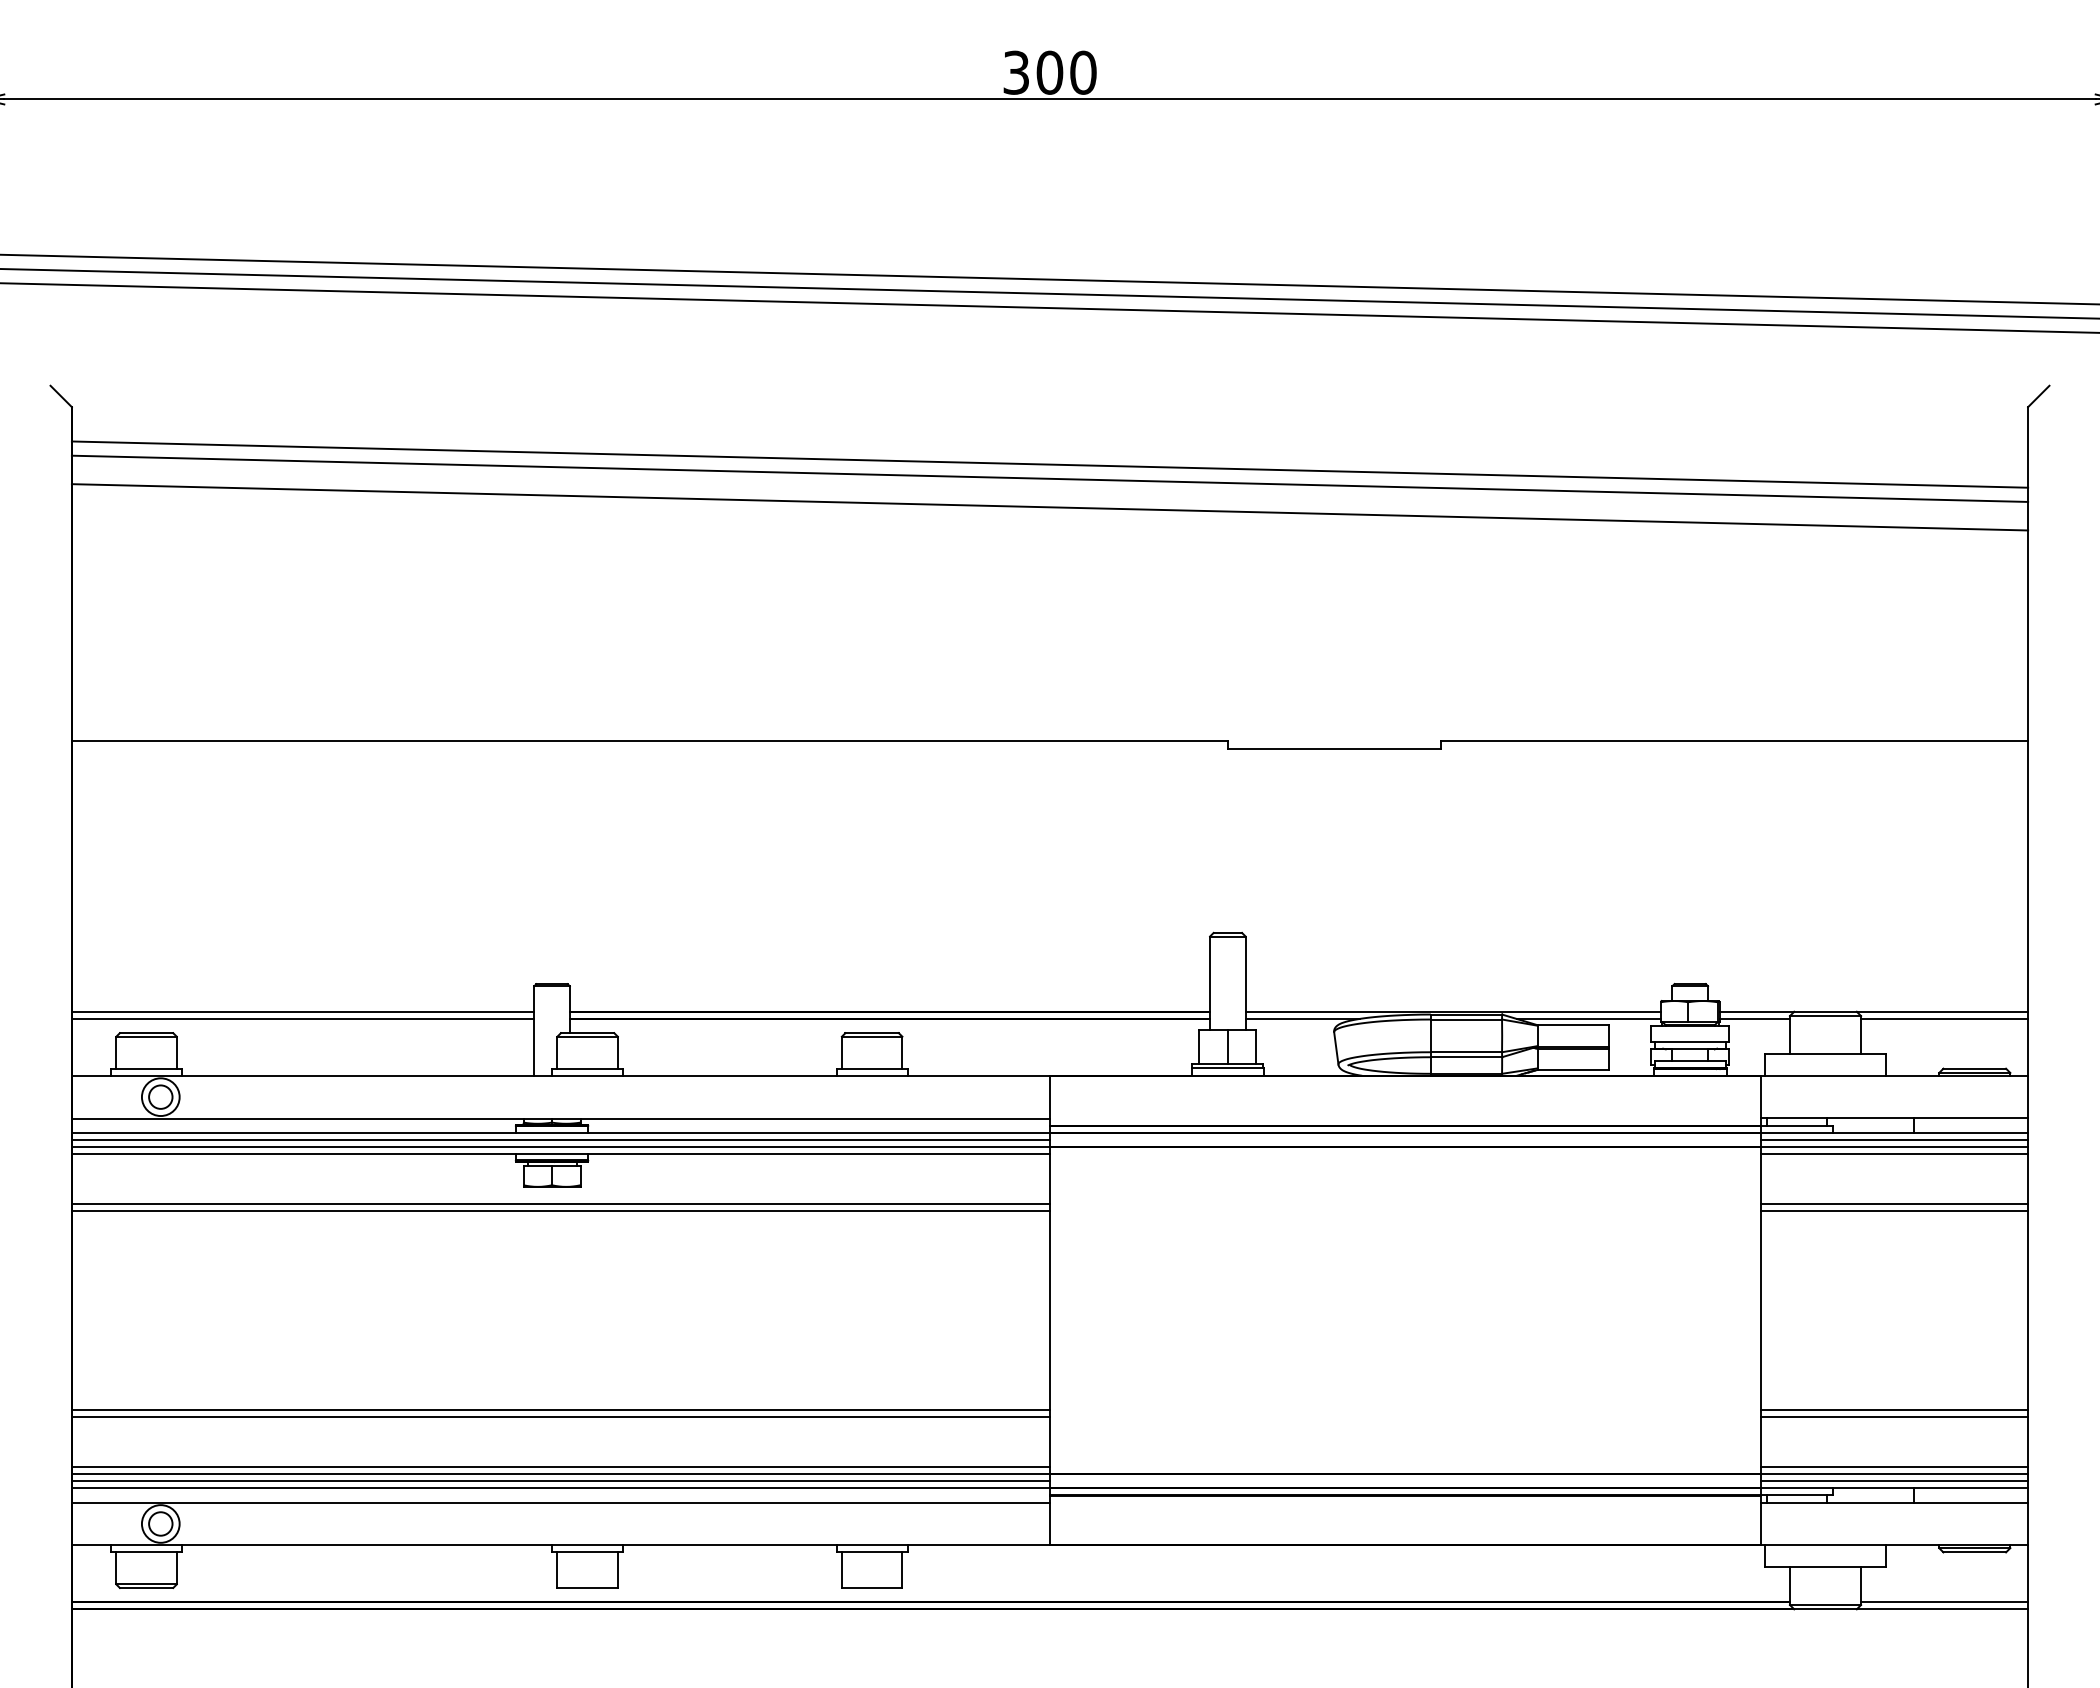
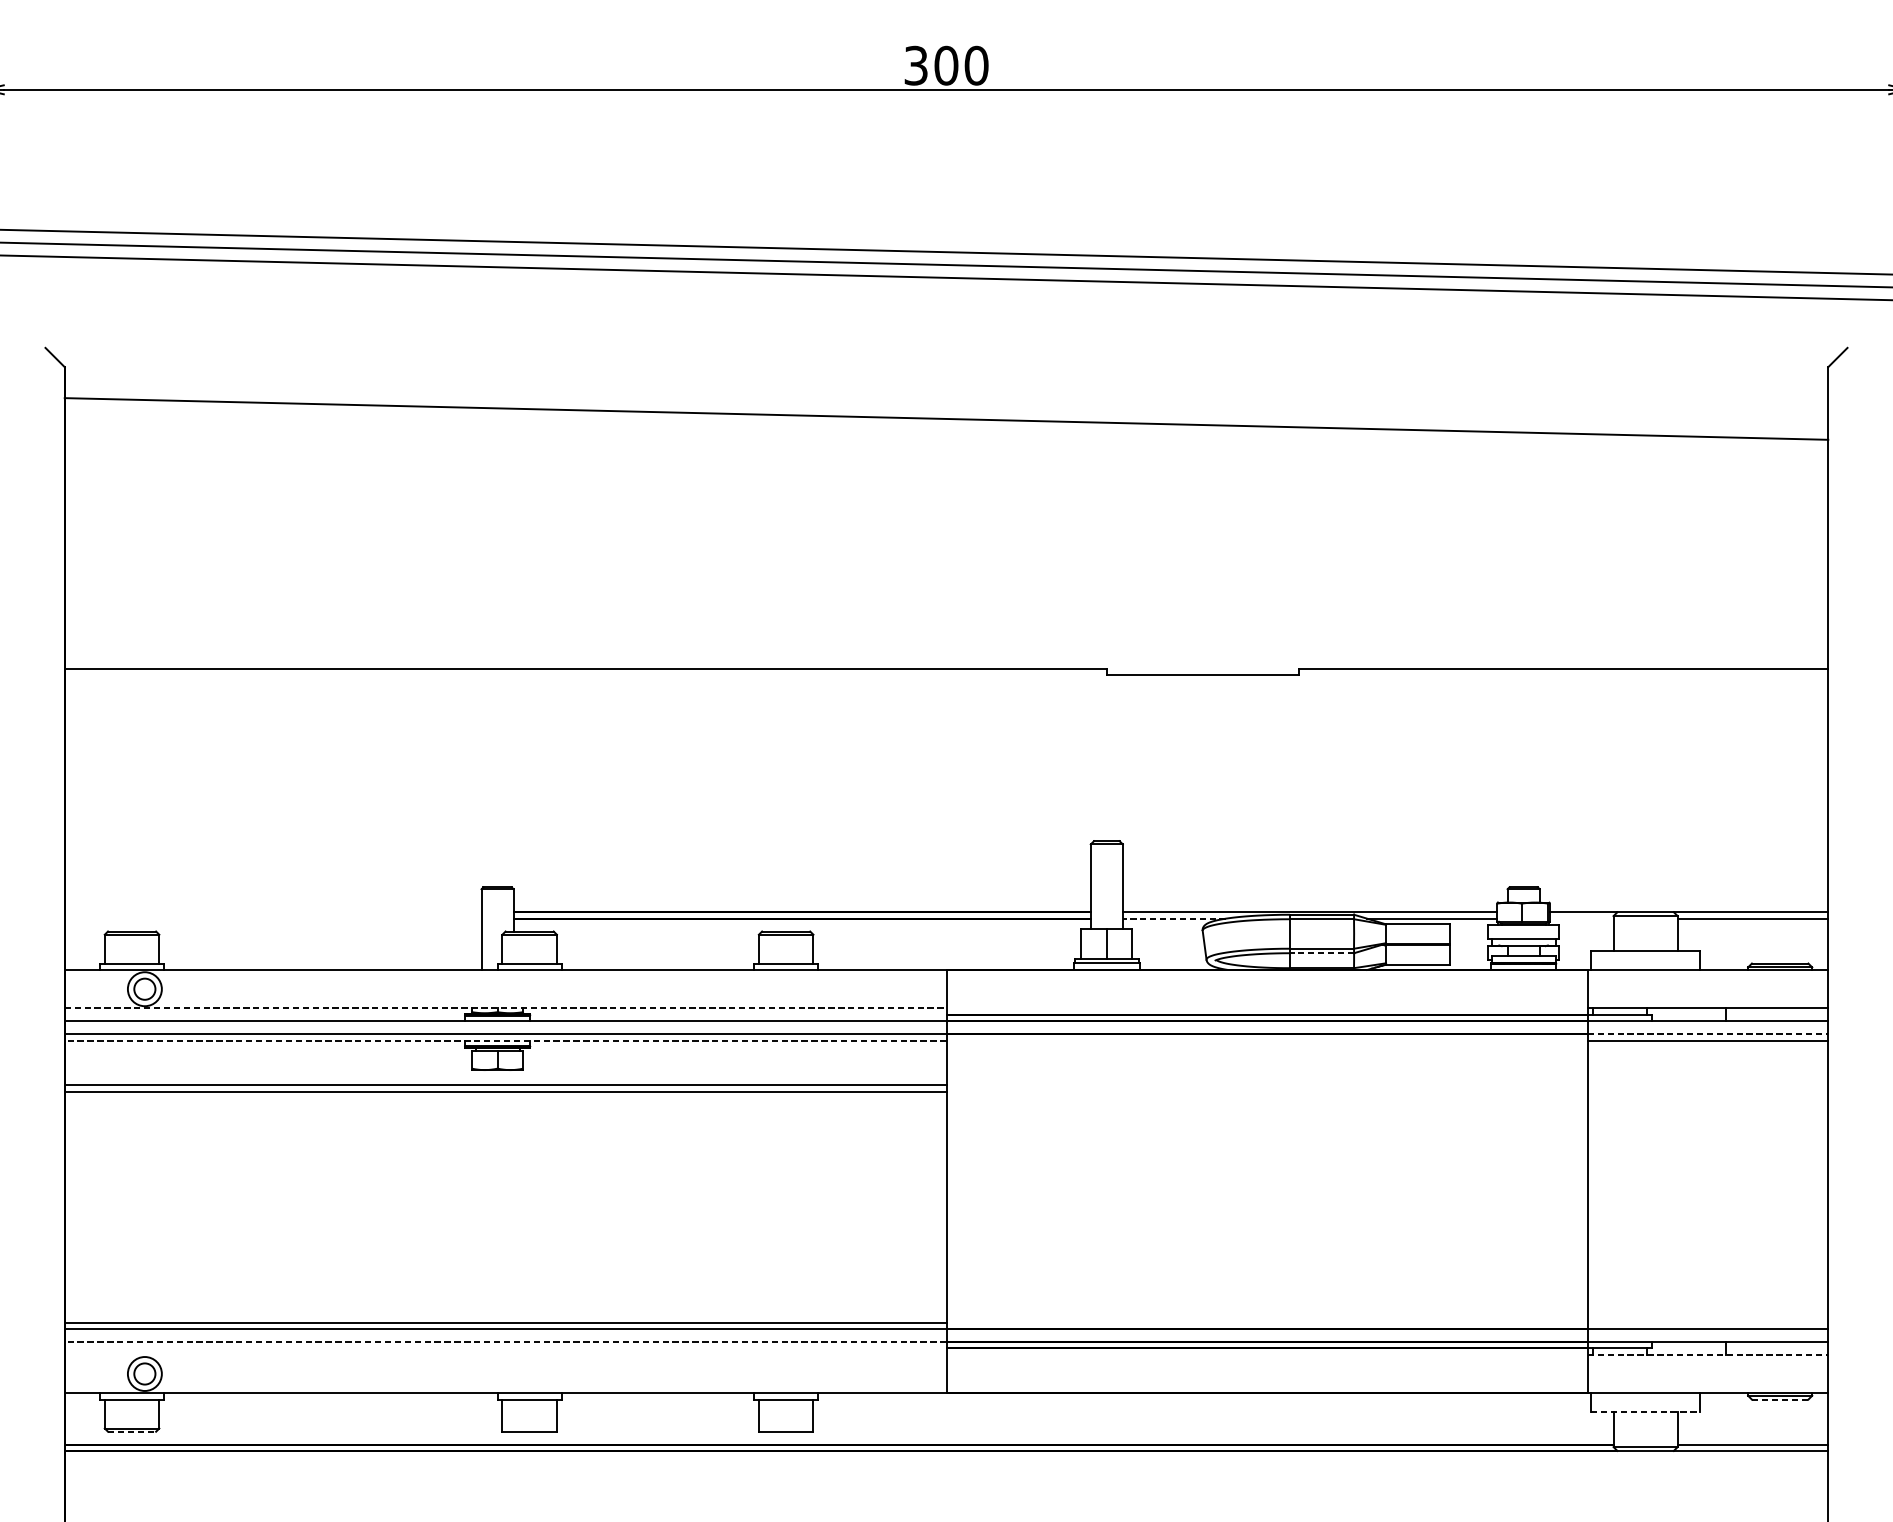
line: (1049, 478) -> (946, 431), removed
line: (1049, 507) -> (946, 457), removed
line: (302, 1011) -> (272, 912), removed
line: (302, 1018) -> (272, 918), removed
line: (1302, 1018) -> (1174, 918), solid -> dashed
line: (1754, 1018) -> (1581, 918), removed
line: (1466, 1057) -> (1321, 953), solid -> dashed
line: (561, 1118) -> (506, 1008), solid -> dashed
line: (560, 1139) -> (505, 1027), removed
line: (1894, 1139) -> (1707, 1027), removed
line: (1895, 1146) -> (1708, 1033), solid -> dashed
line: (560, 1154) -> (505, 1040), solid -> dashed
line: (1894, 1203) -> (1707, 1085), removed
line: (1894, 1210) -> (1707, 1091), removed
line: (560, 1410) -> (505, 1271), removed
line: (1894, 1410) -> (1707, 1271), removed
line: (560, 1417) -> (505, 1278), removed
line: (1894, 1417) -> (1707, 1278), removed
line: (1894, 1467) -> (1707, 1323), removed
line: (560, 1481) -> (505, 1335), removed
line: (1894, 1481) -> (1707, 1335), removed
line: (560, 1488) -> (505, 1342), solid -> dashed
line: (560, 1502) -> (505, 1354), removed
line: (1895, 1502) -> (1708, 1354), solid -> dashed
line: (1975, 1552) -> (1780, 1399), solid -> dashed
line: (1826, 1566) -> (1646, 1412), solid -> dashed
line: (146, 1588) -> (131, 1432), solid -> dashed

